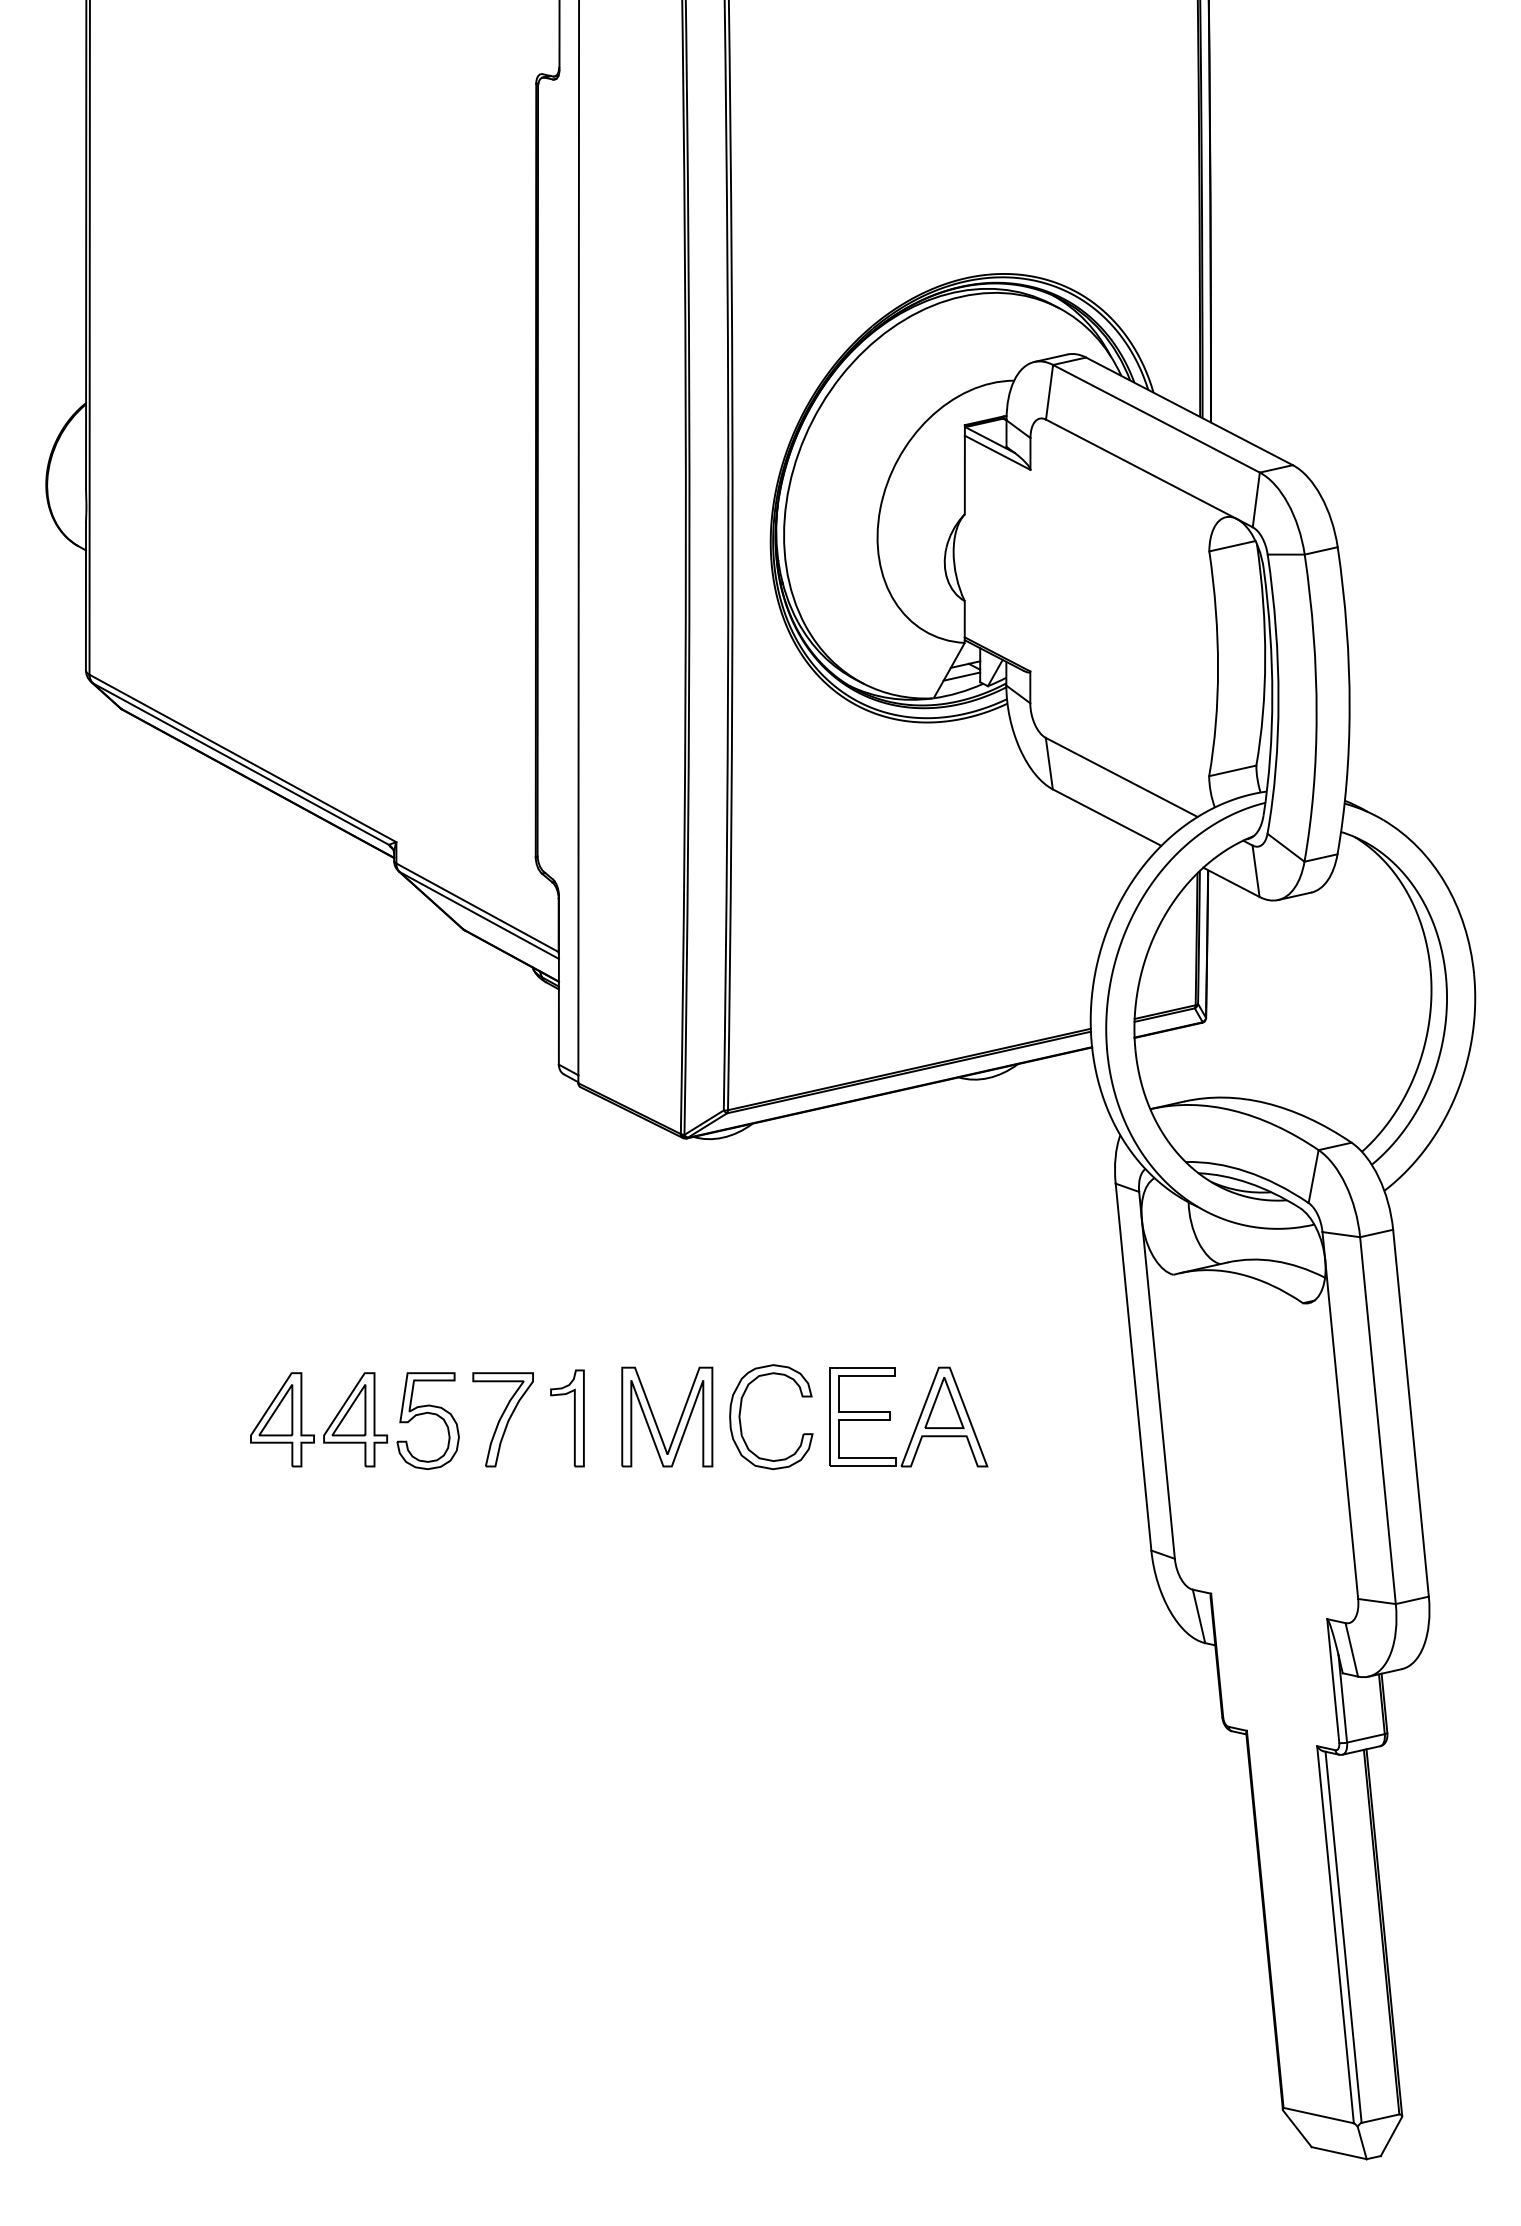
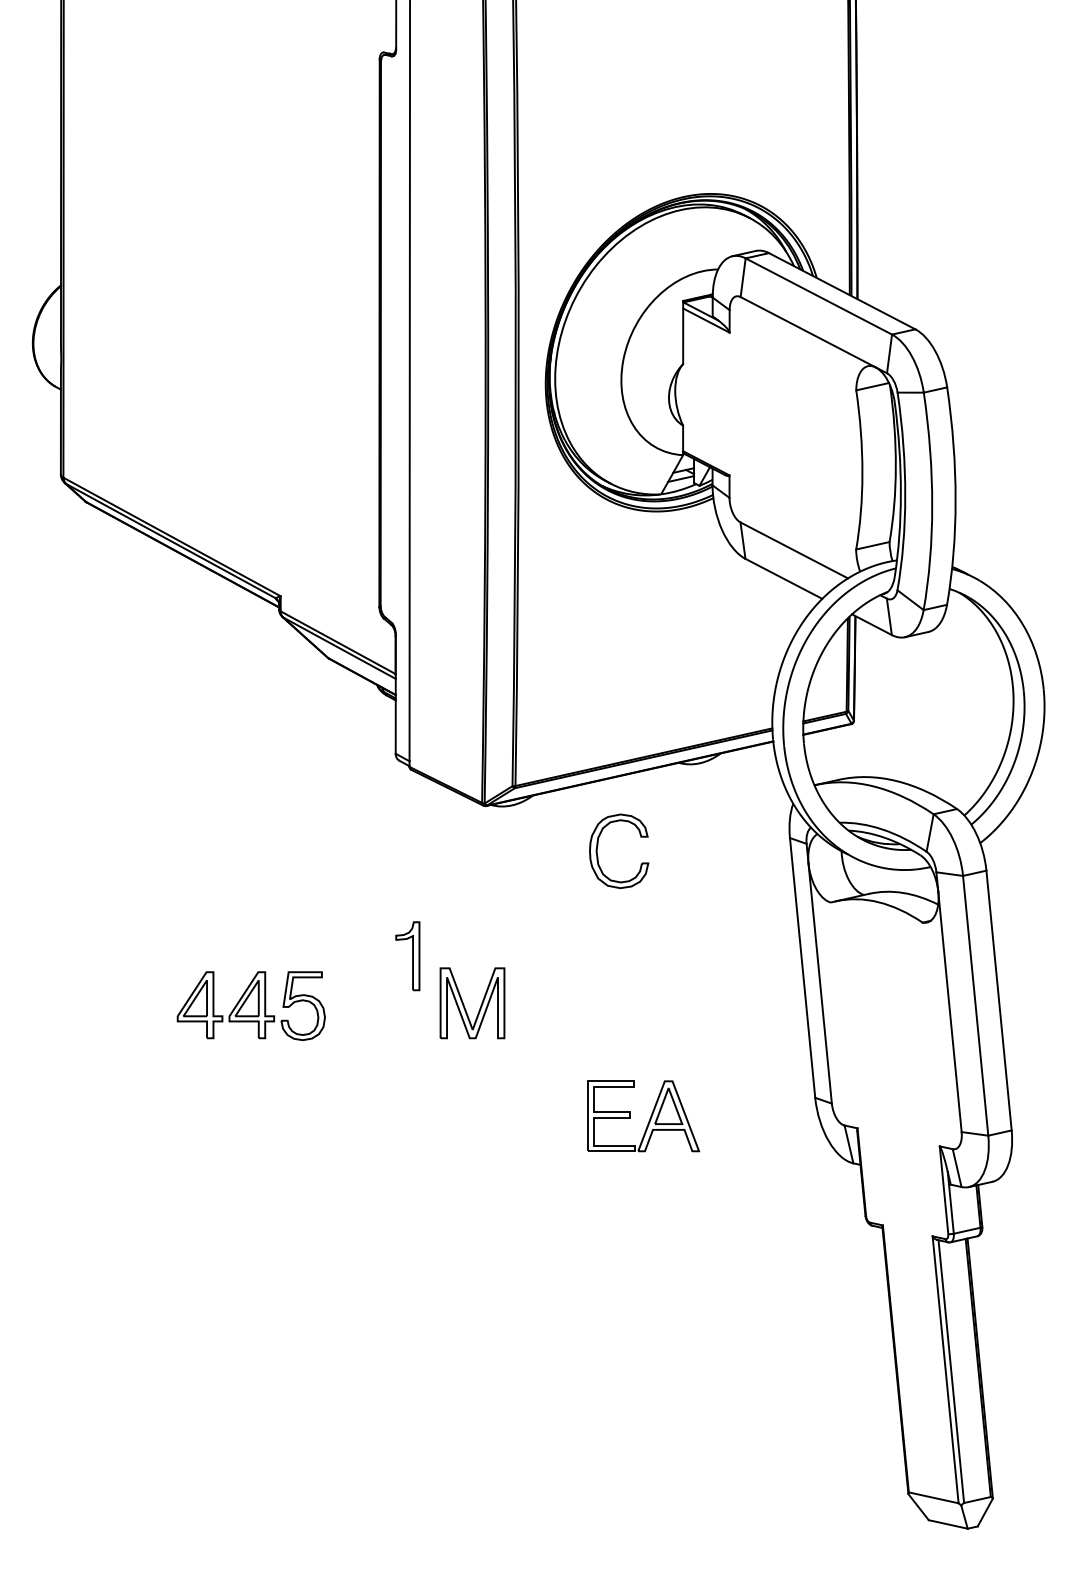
part: (742, 1410) -> (598, 846), moved
part: (567, 1418) -> (407, 956), moved
part: (503, 1420) -> (356, 1005), removed
part: (917, 1420) -> (649, 1118), moved

